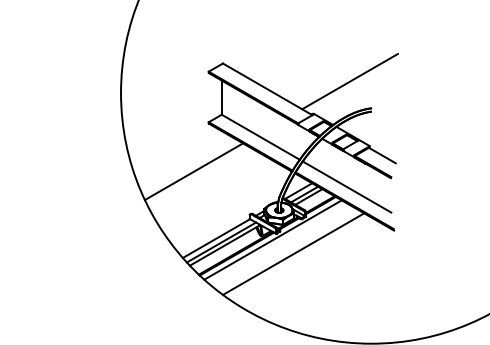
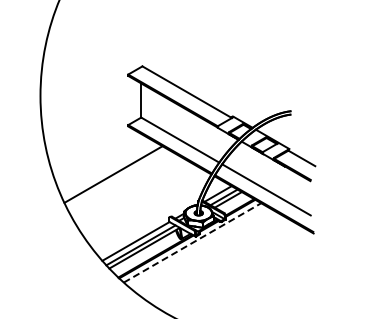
line: (349, 81) -> (268, 84), removed
line: (273, 239) -> (192, 242), solid -> dashed
line: (293, 253) -> (212, 256), removed

